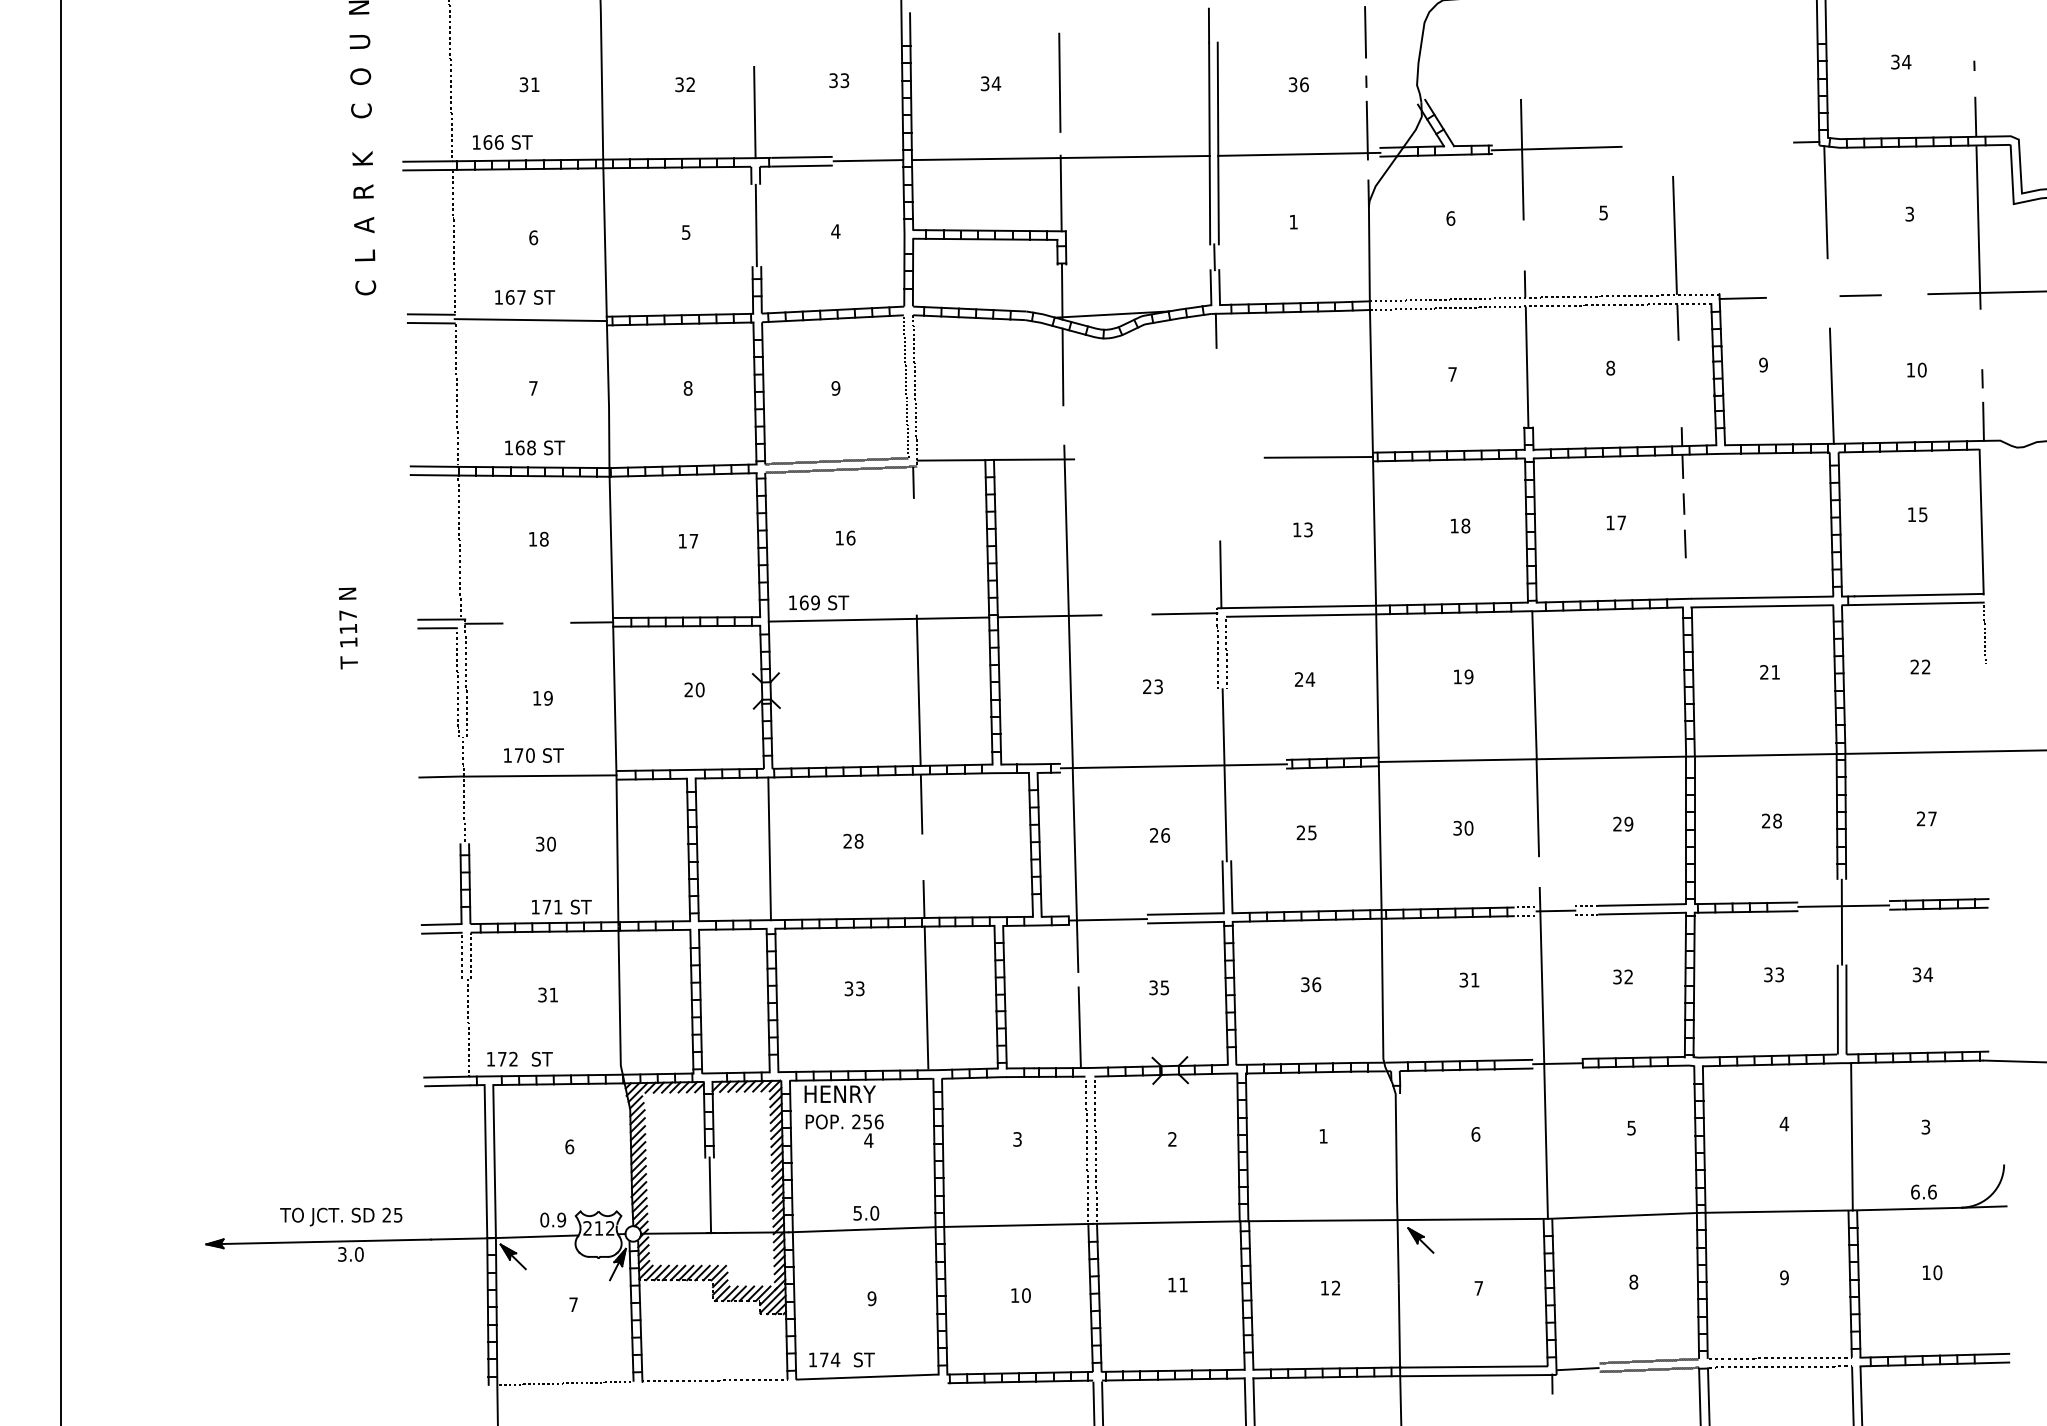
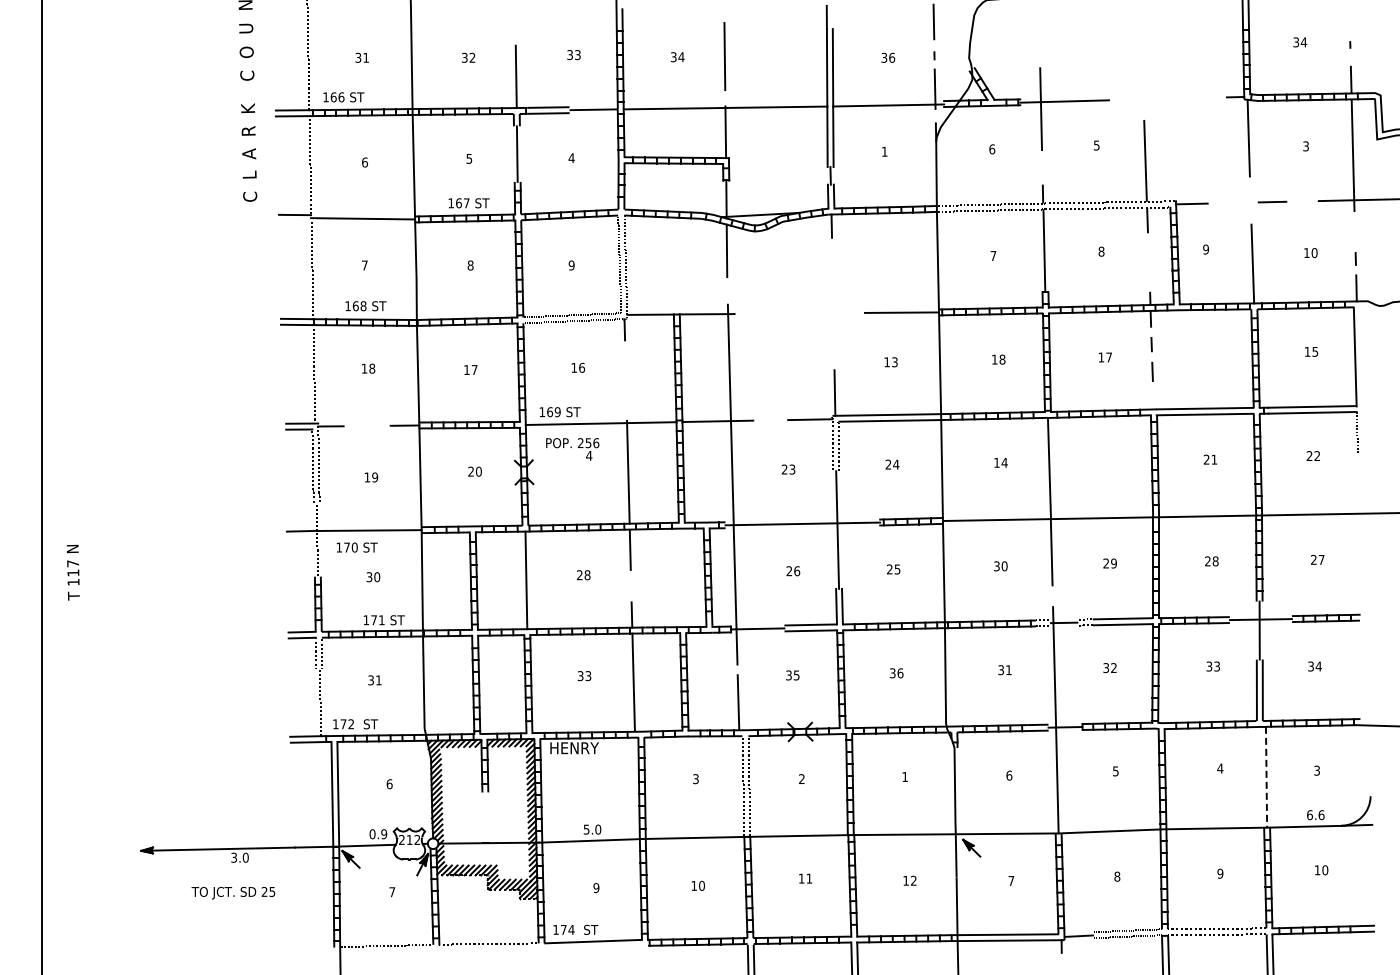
text: (524, 297) -> (468, 203), moved
line: (430, 322) -> (294, 220), removed
text: (347, 628) -> (72, 572), moved
text: (1468, 676) -> (1004, 462), 19 -> 14
text: (532, 755) -> (356, 547), moved
text: (844, 1131) -> (572, 449), moved
line: (1851, 1137) -> (1266, 777), solid -> dashed
line: (709, 1195) -> (485, 817), removed
text: (341, 1217) -> (233, 893), moved

